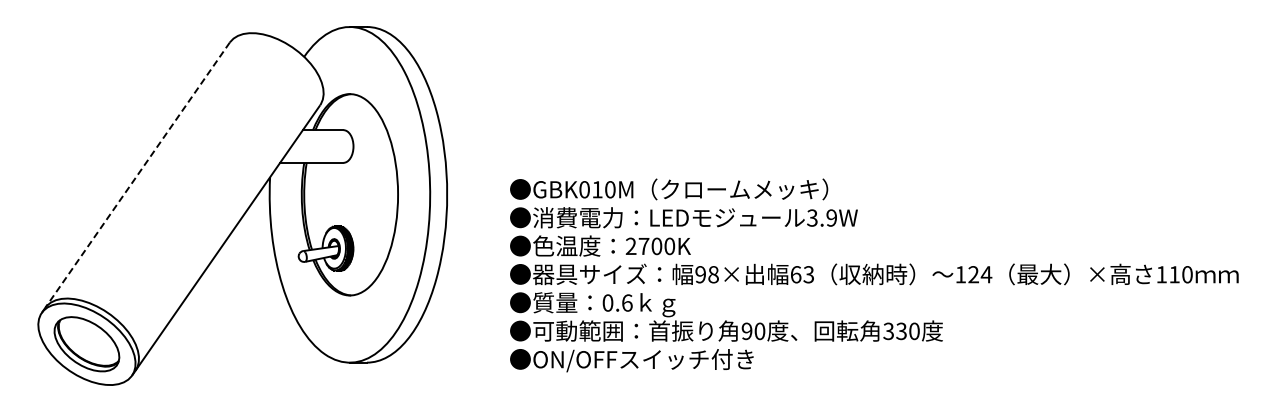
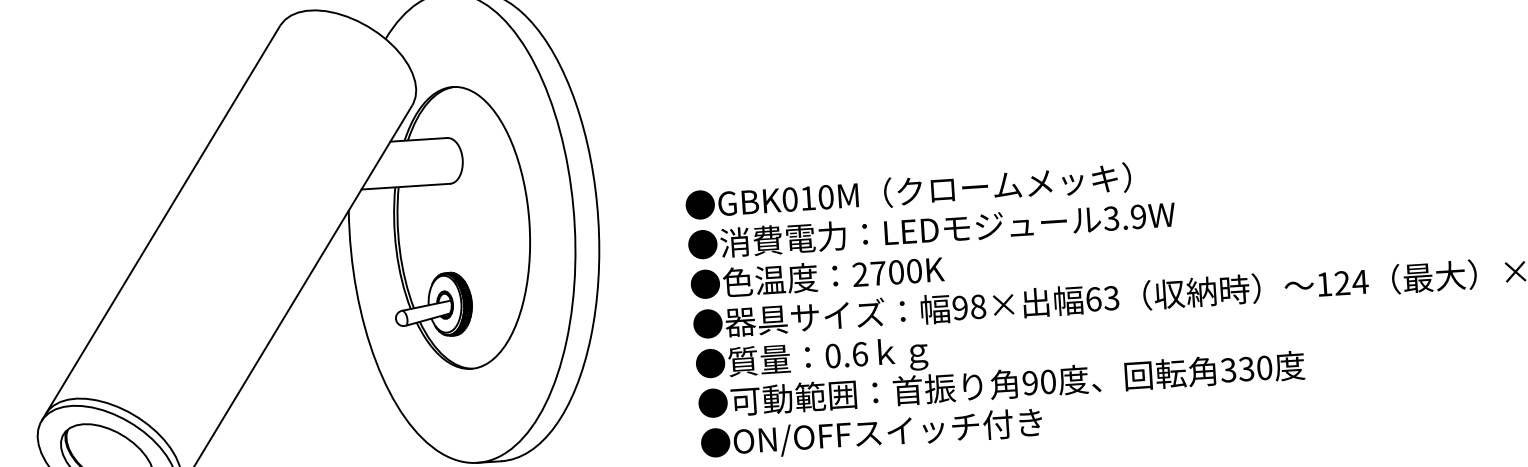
line: (137, 175) -> (163, 220), dashed -> solid

